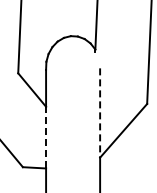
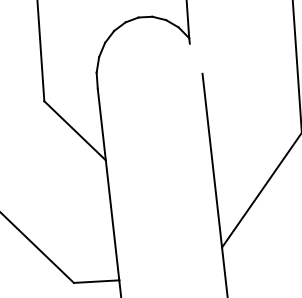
line: (100, 113) -> (213, 161), dashed -> solid
line: (46, 137) -> (113, 219), dashed -> solid

